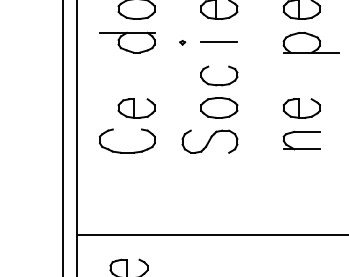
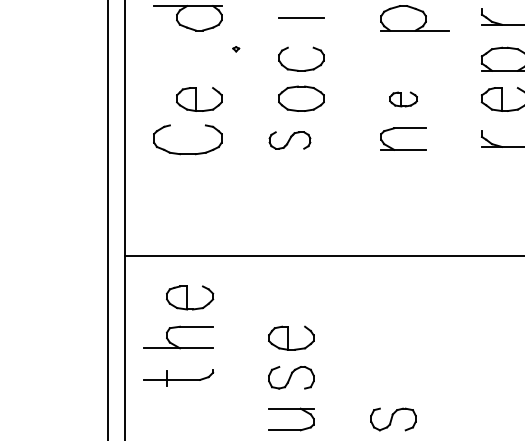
part: (182, 43) -> (236, 49), moved
part: (301, 108) -> (403, 99), size x0.6
part: (209, 141) -> (289, 140), size x0.6

